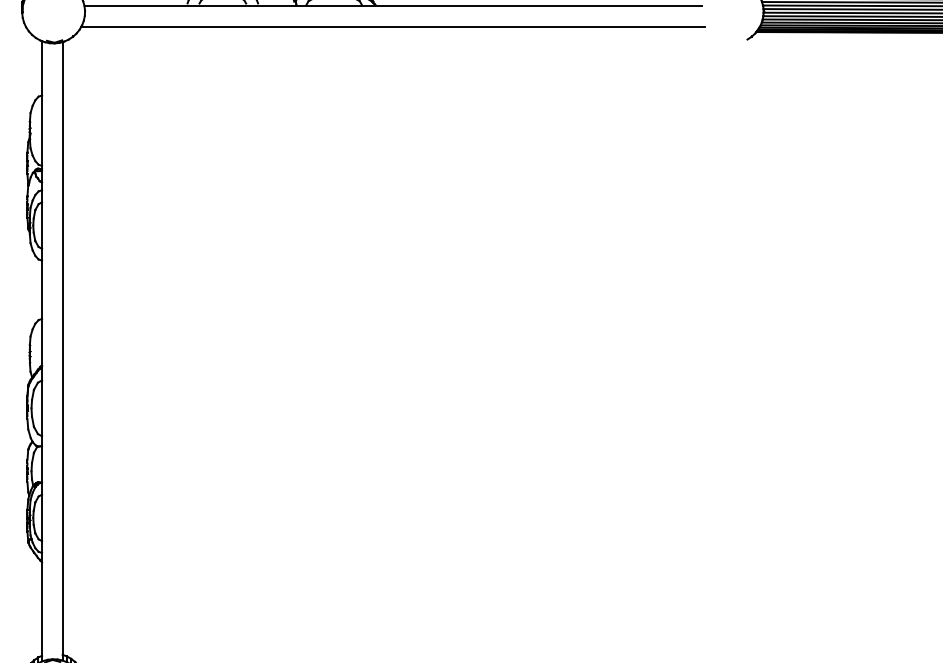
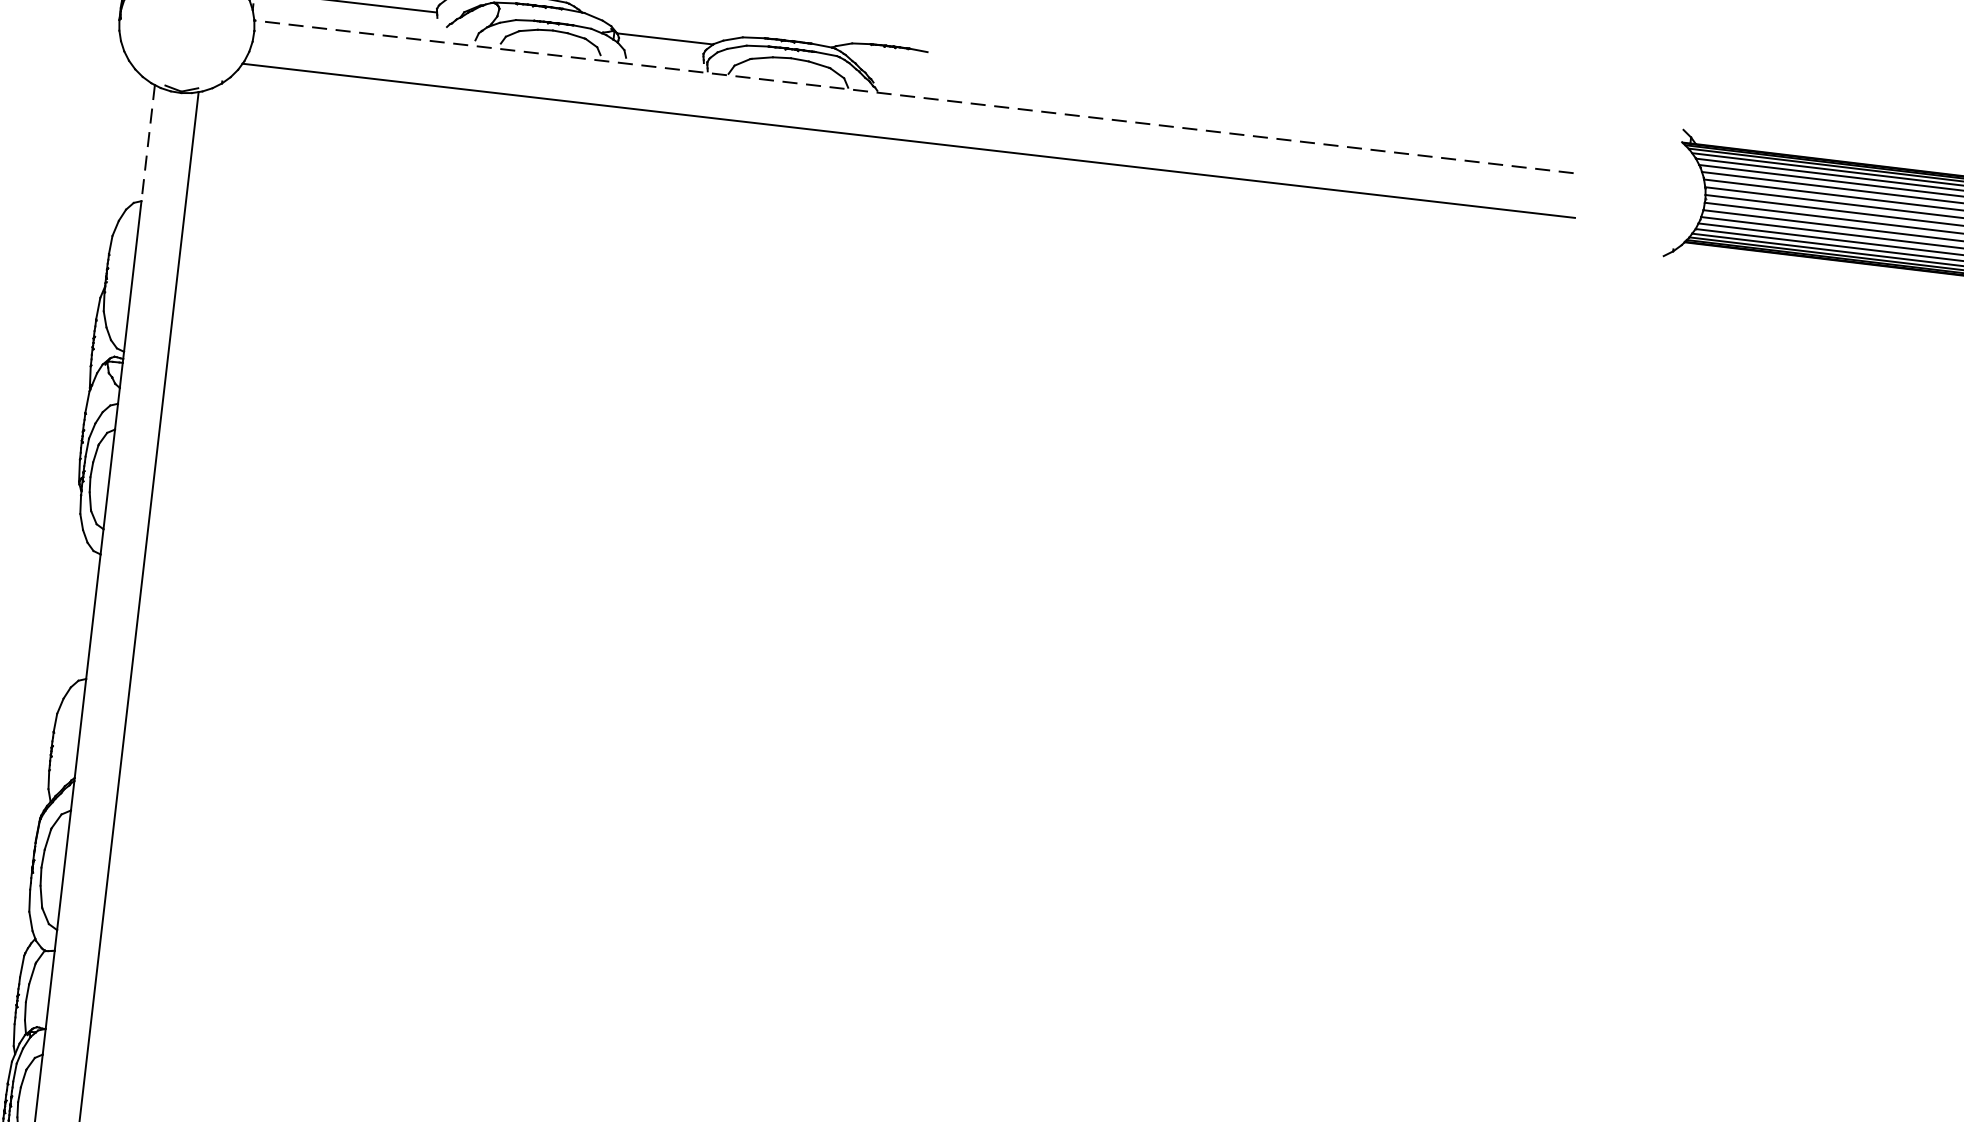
line: (392, 6) -> (912, 97), solid -> dashed
line: (42, 68) -> (149, 143), solid -> dashed

